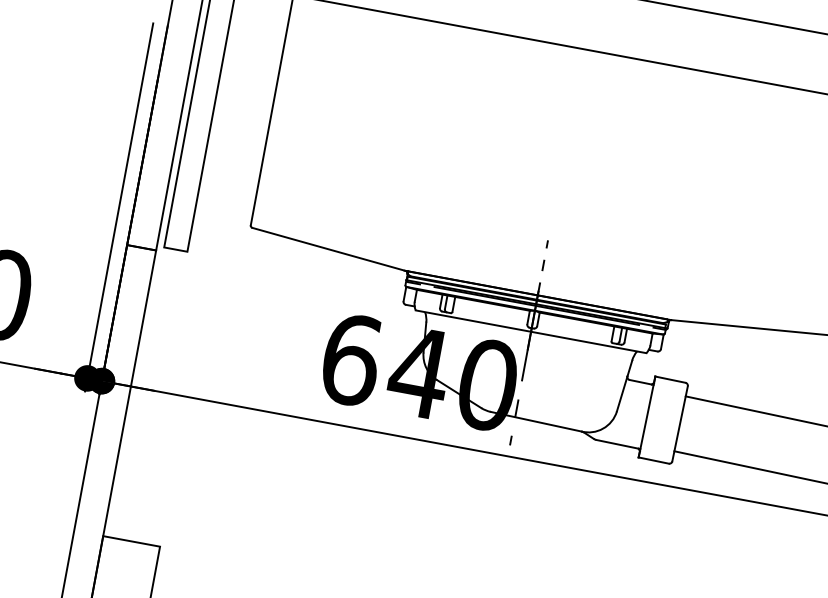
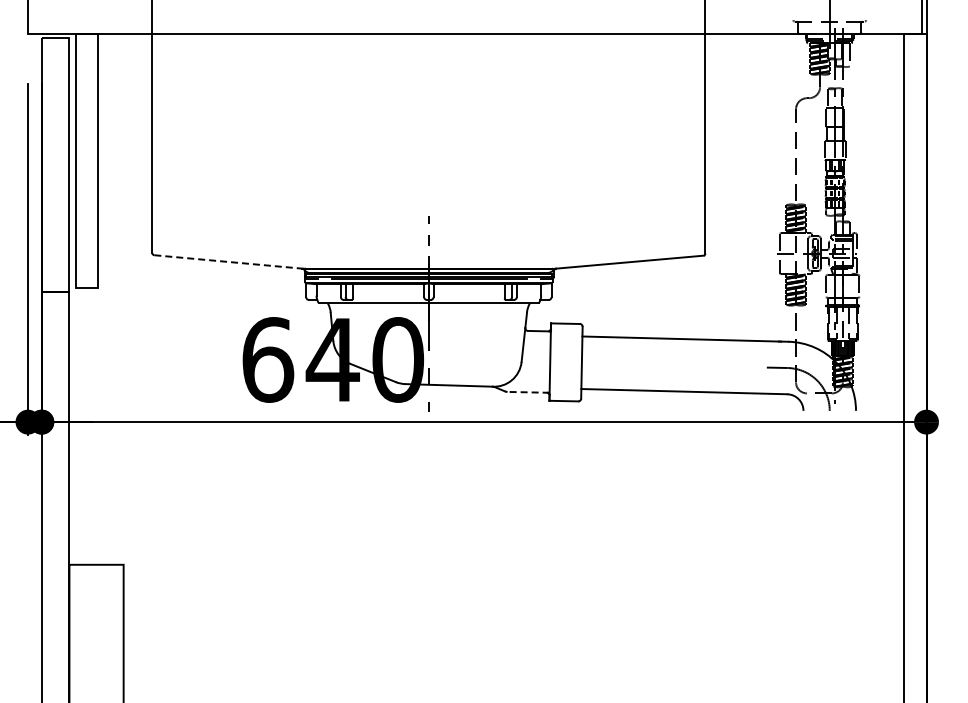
line: (328, 249) -> (228, 262), solid -> dashed
line: (618, 444) -> (528, 392), solid -> dashed

